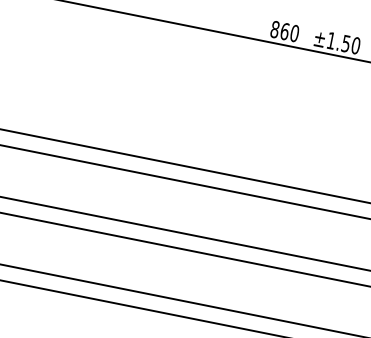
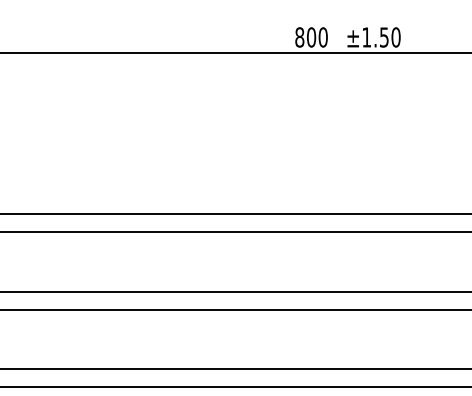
text: (284, 31) -> (311, 37), 860 -> 800

